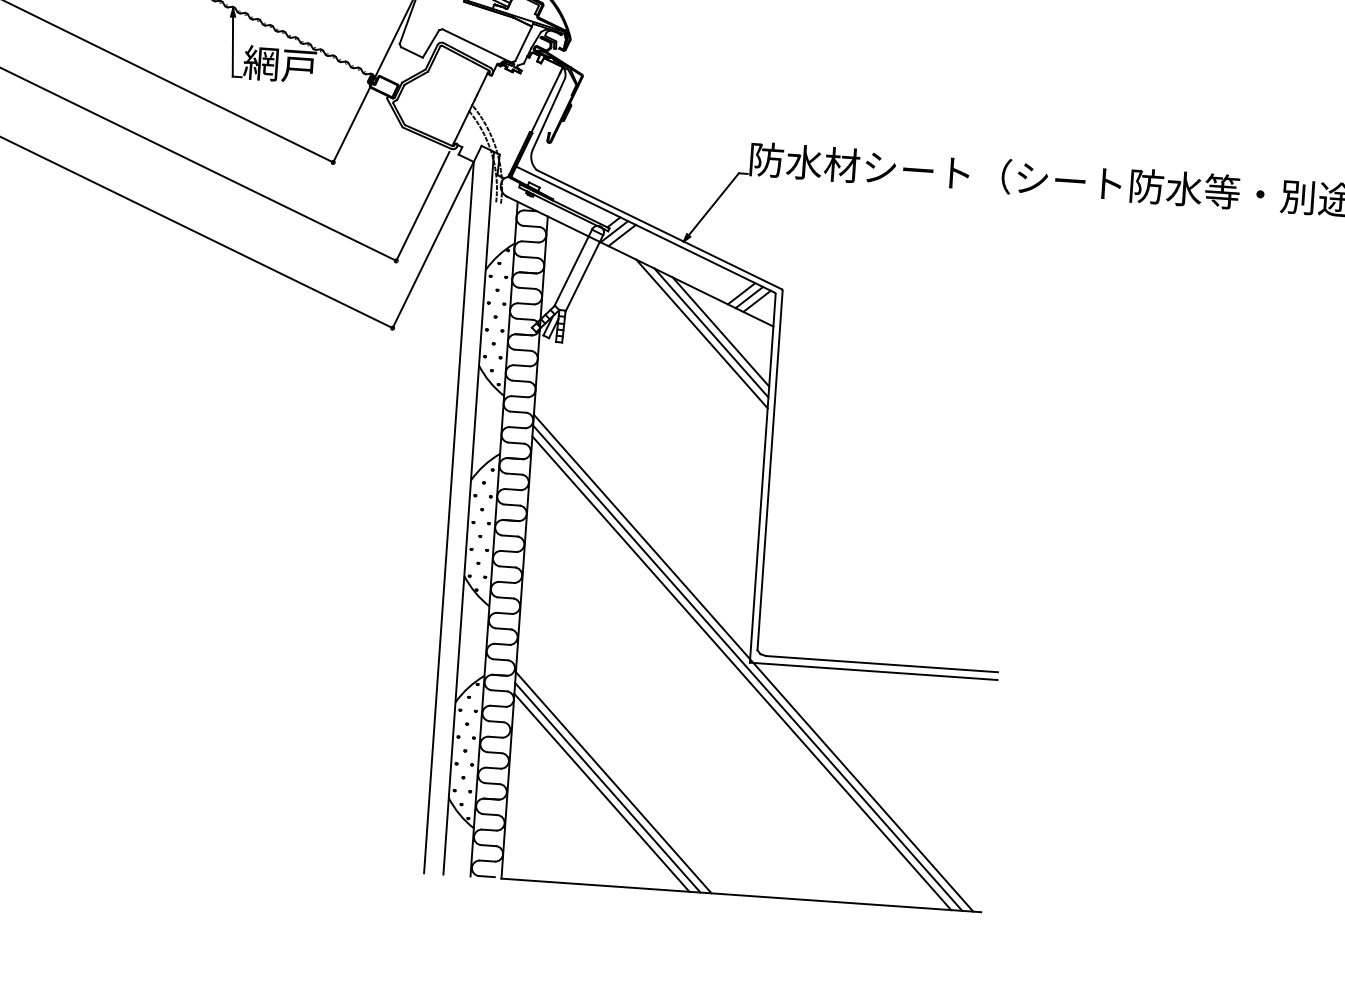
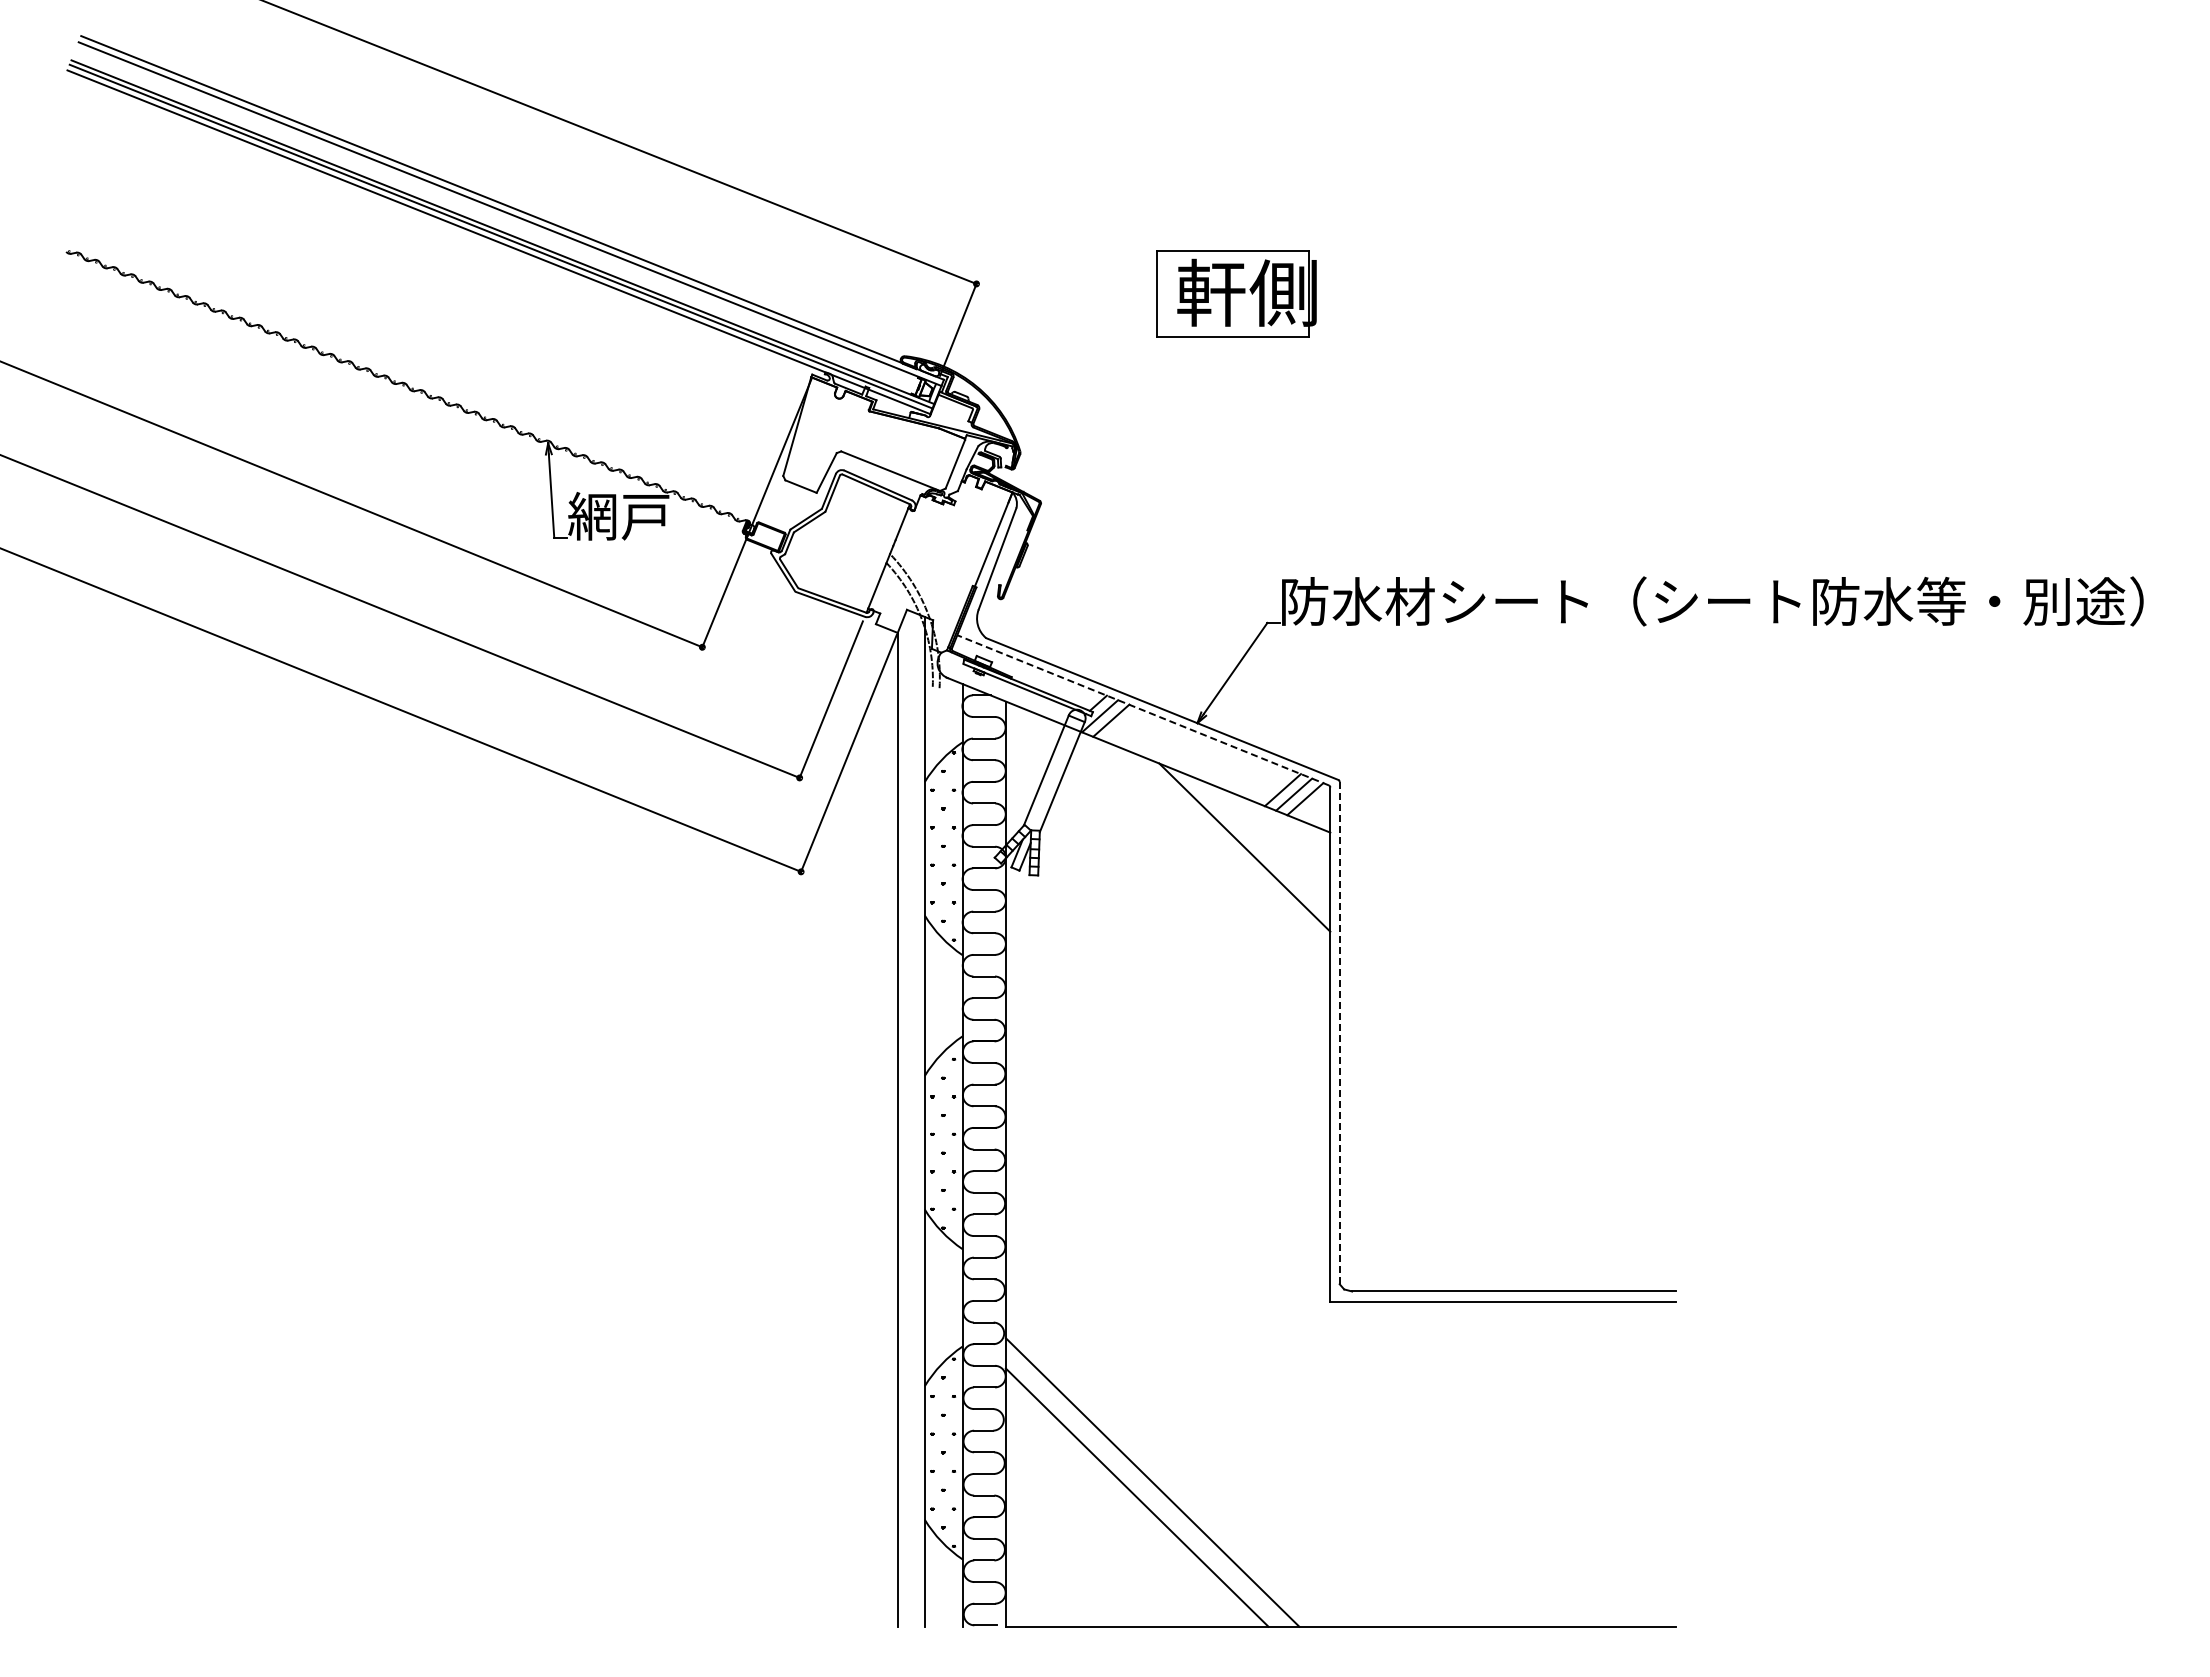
line: (645, 229) -> (1142, 710), solid -> dashed
line: (720, 332) -> (1257, 845), removed
line: (701, 333) -> (1231, 849), removed
line: (769, 470) -> (1339, 1032), solid -> dashed
line: (753, 663) -> (1335, 1302), removed
line: (747, 667) -> (1327, 1309), removed
line: (741, 673) -> (1319, 1317), removed
line: (607, 787) -> (1144, 1489), removed

